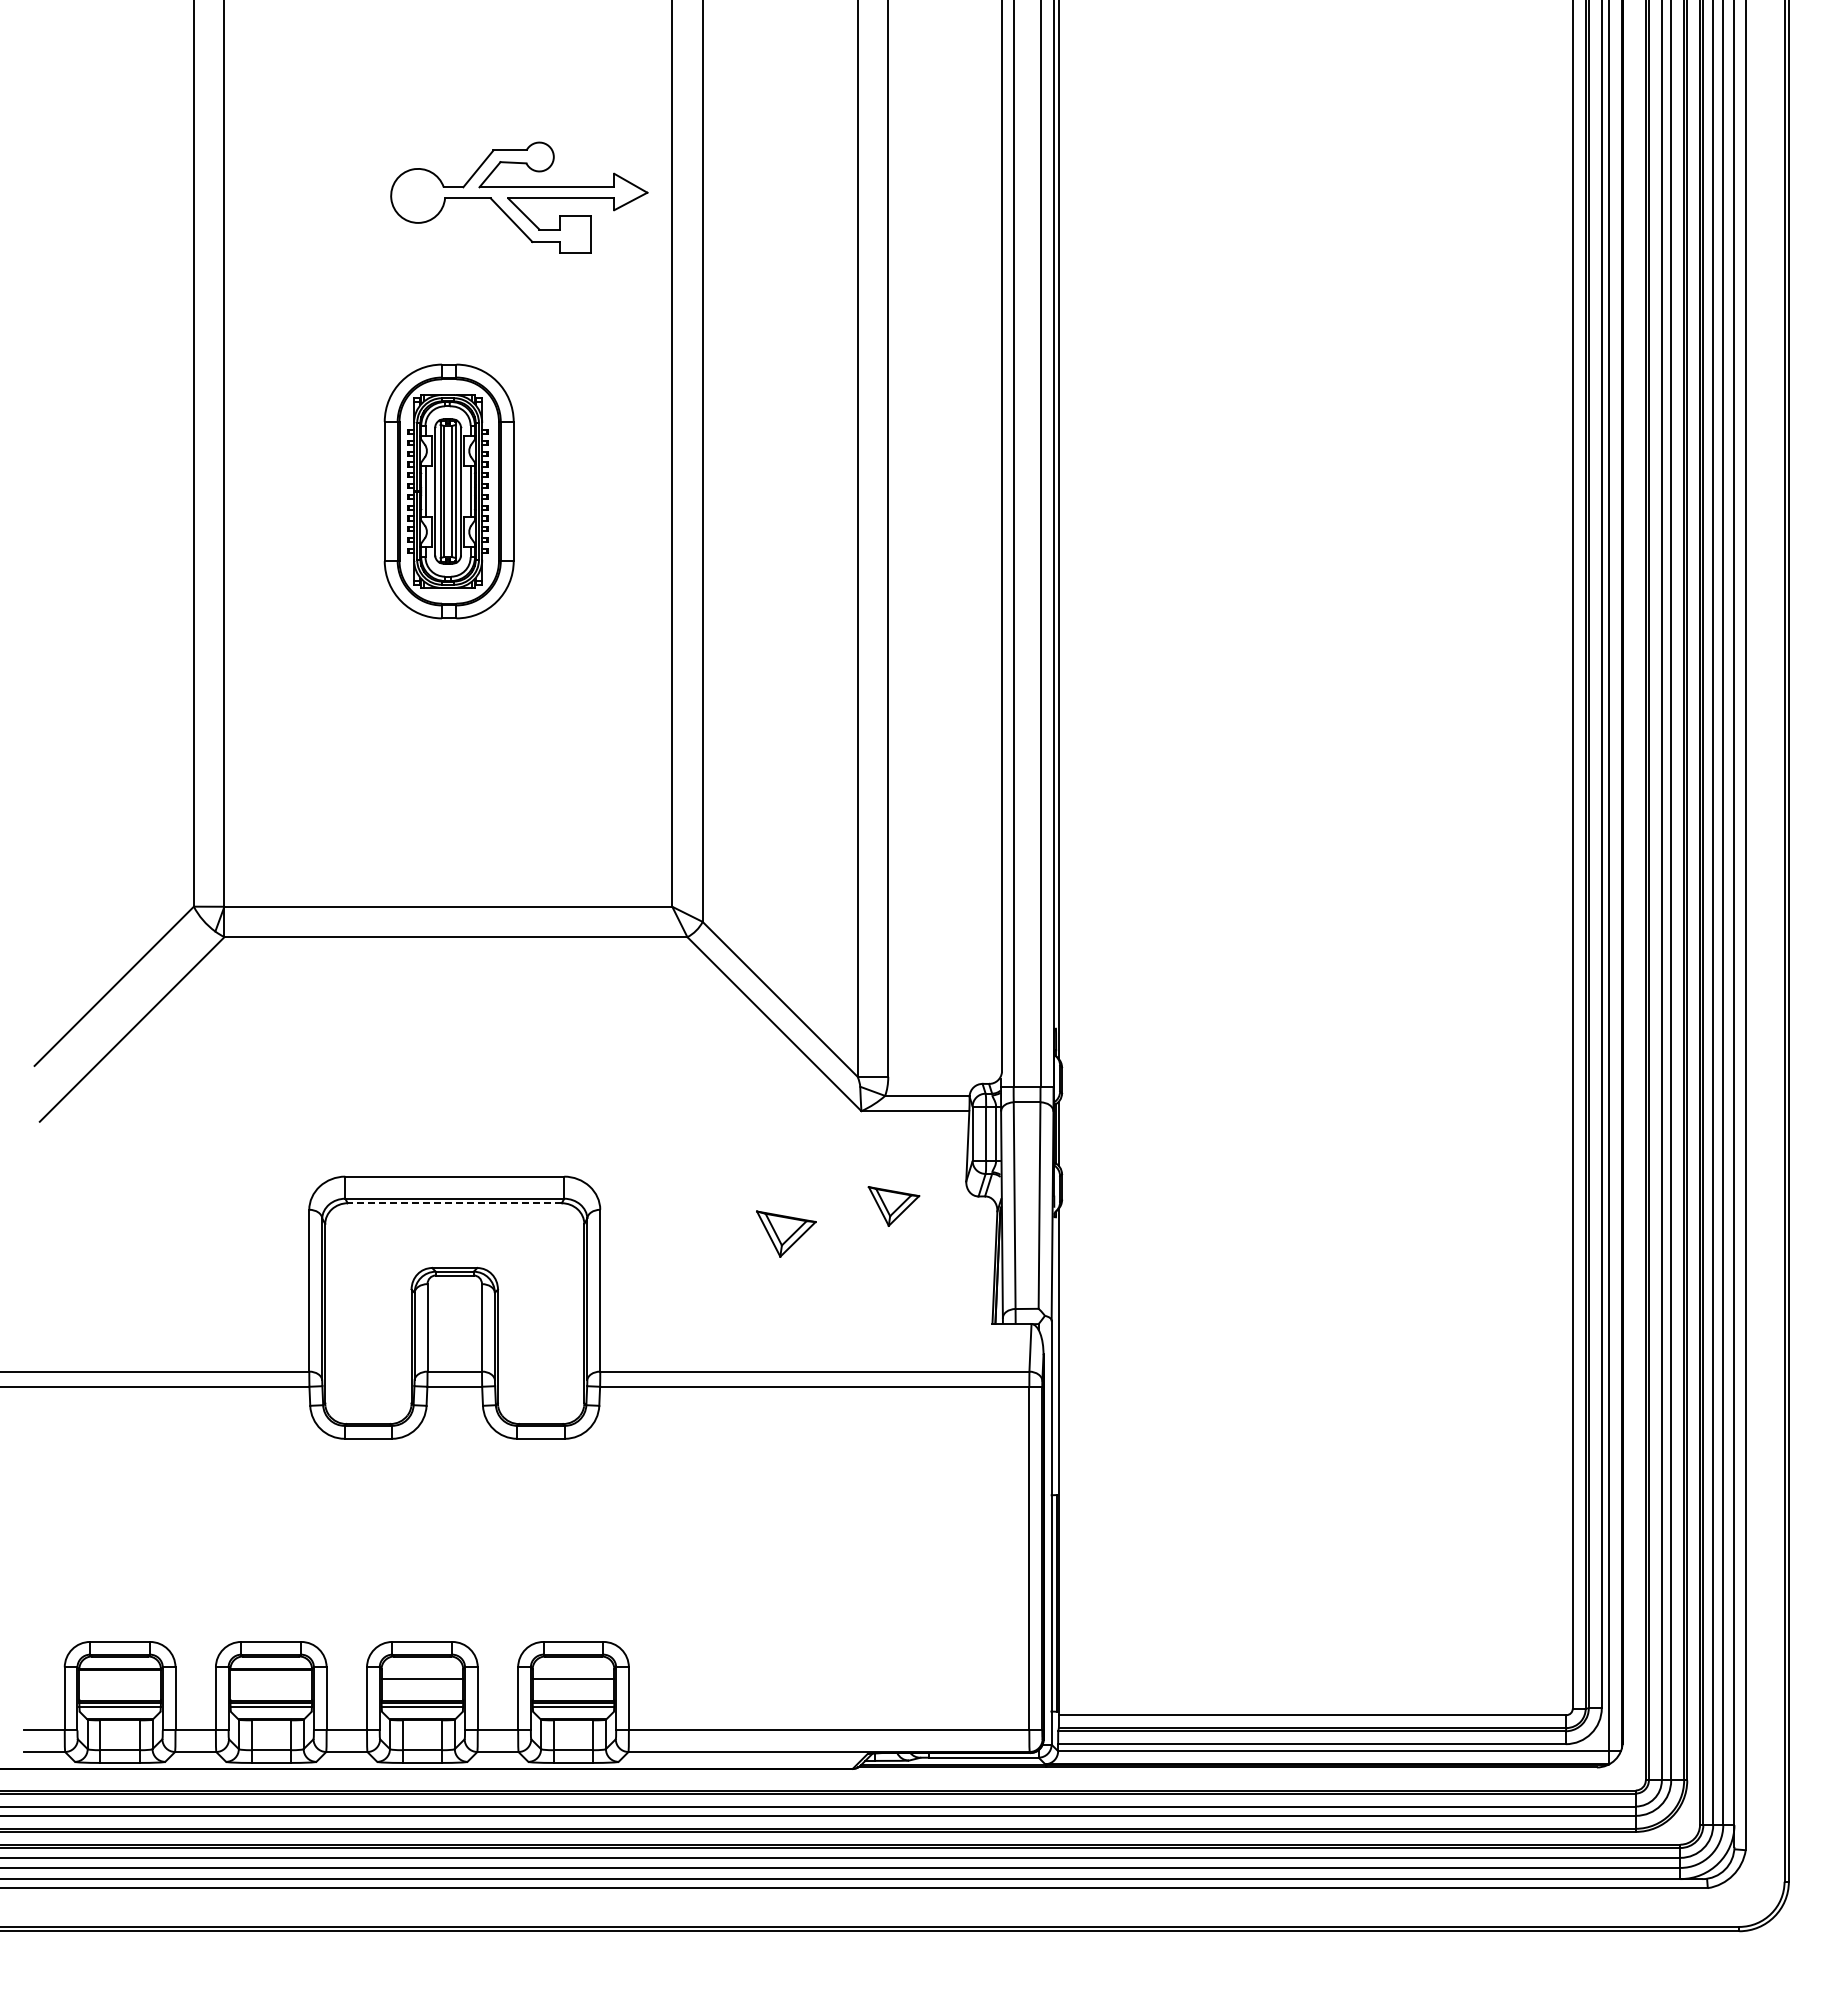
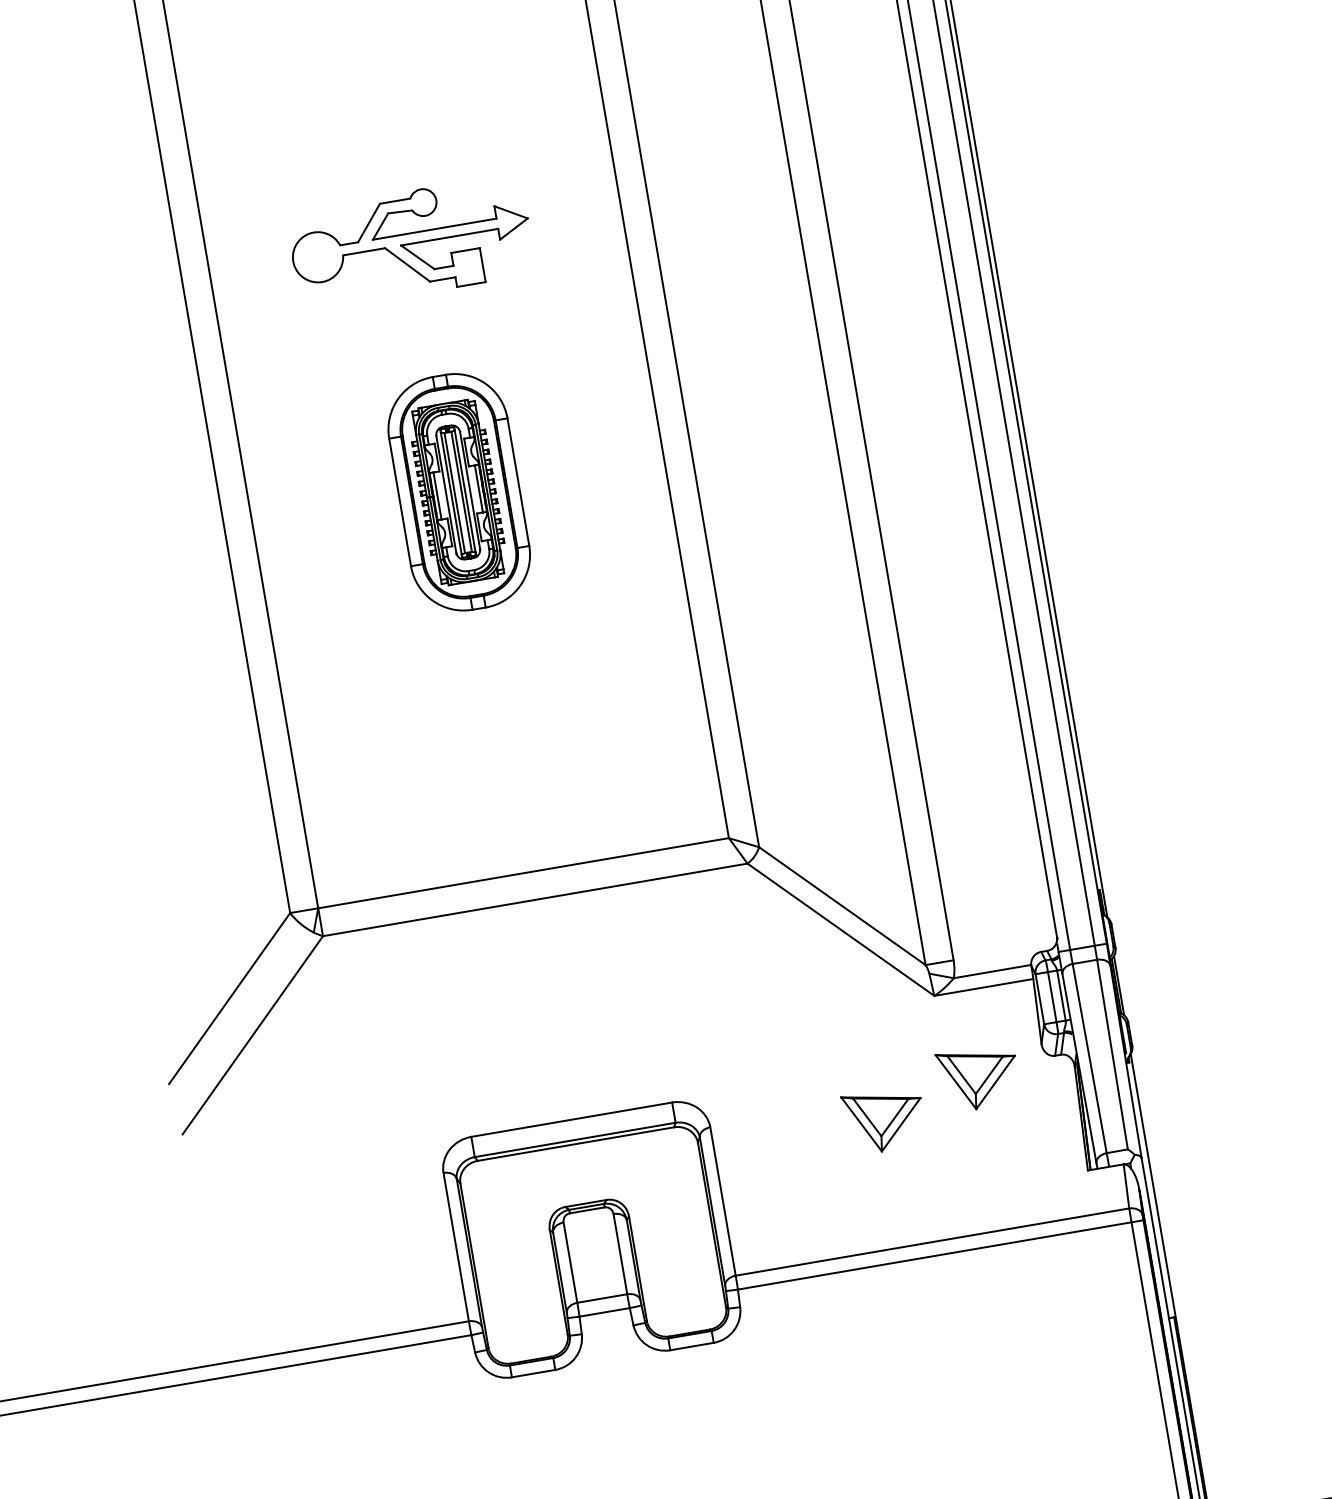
part: (519, 197) -> (411, 242), moved
line: (454, 1203) -> (575, 1144), dashed -> solid
part: (893, 1206) -> (978, 1078), size x1.67
part: (786, 1233) -> (884, 1119), size x1.43

